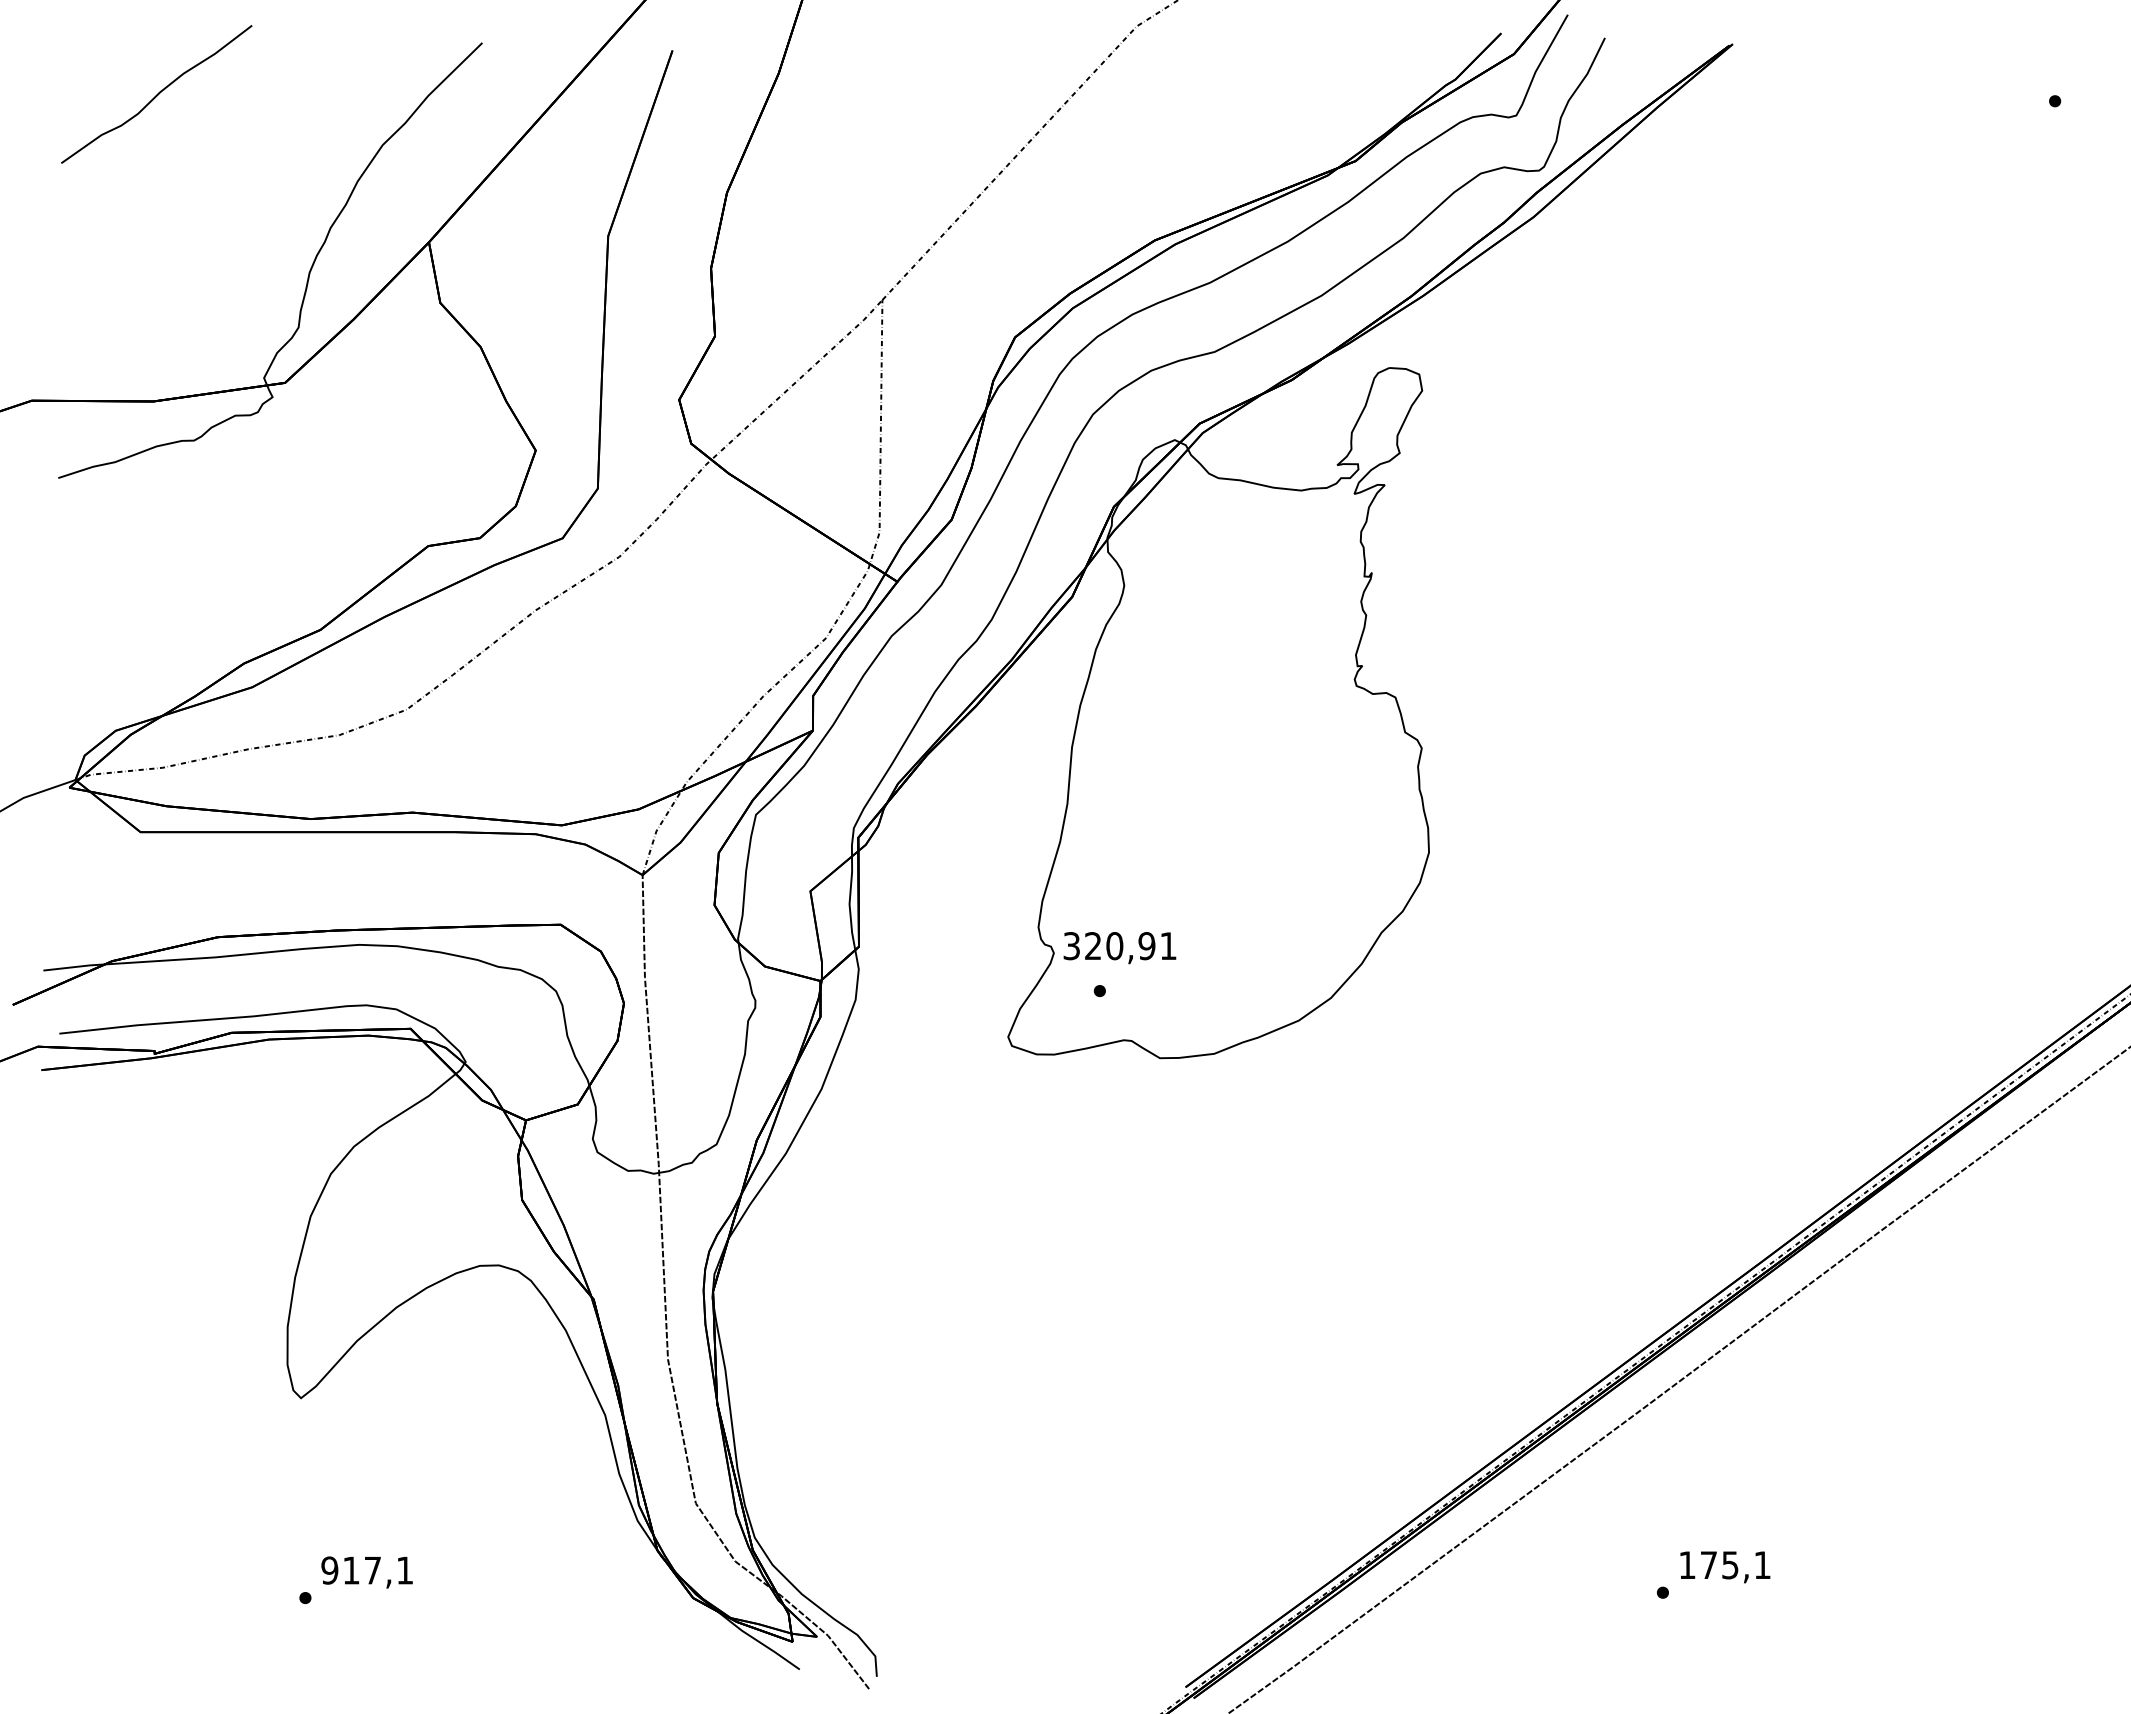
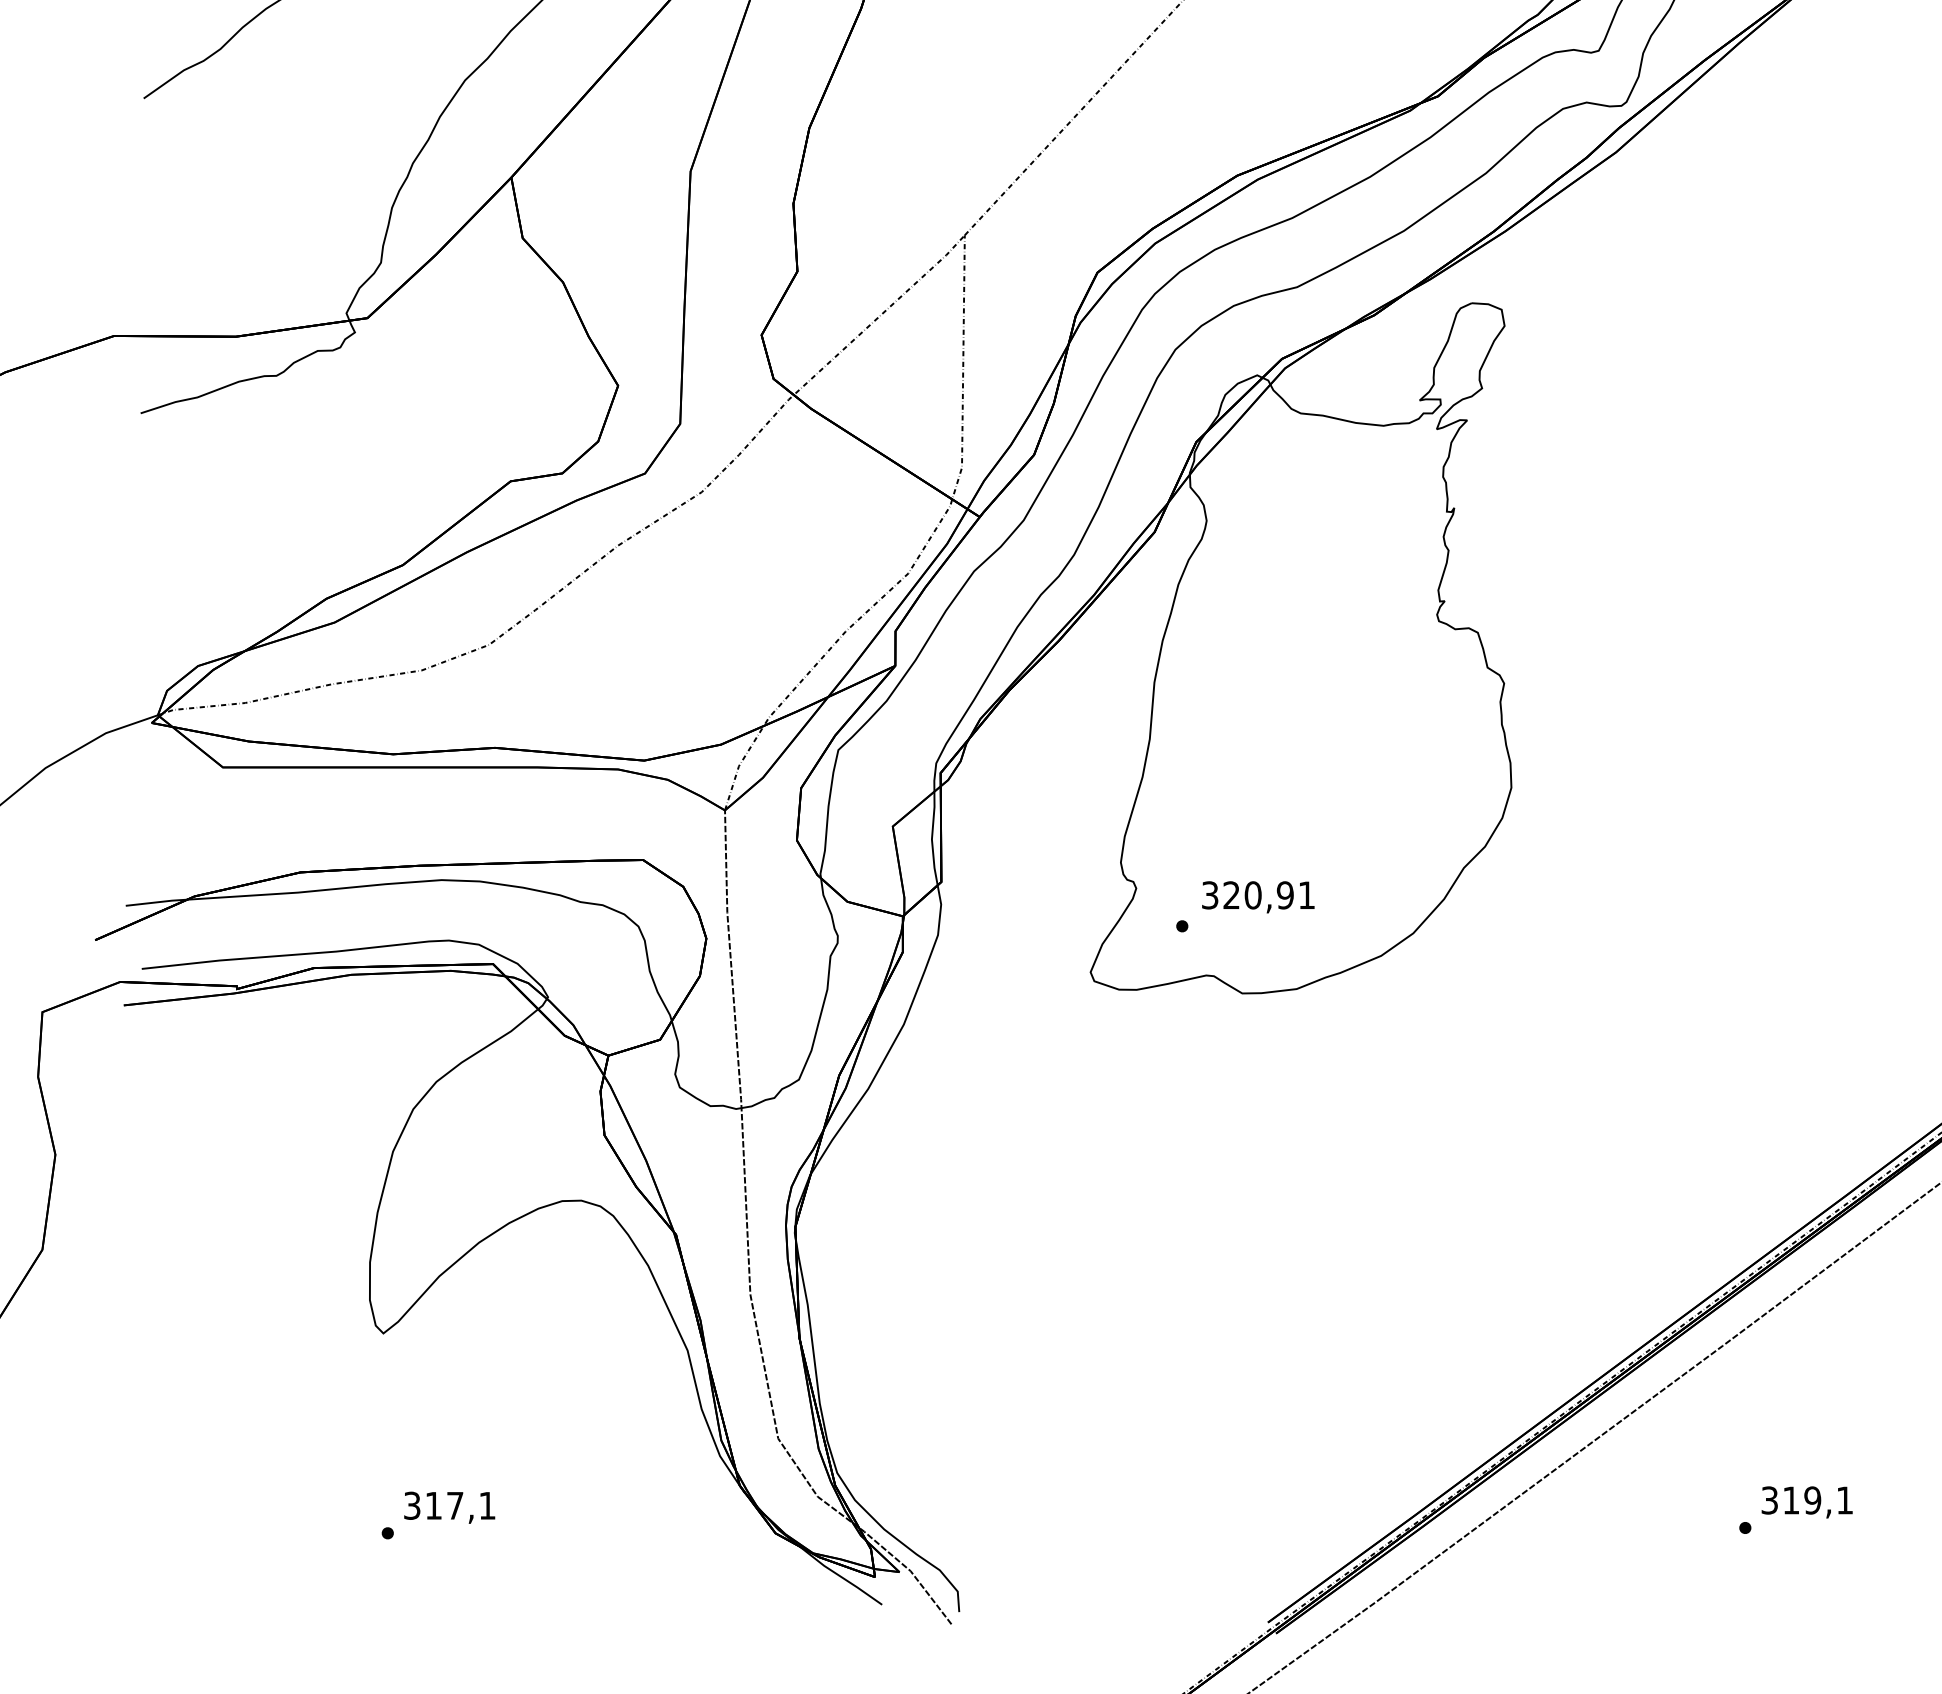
text: (1119, 948) -> (1257, 897), moved
text: (1708, 1565) -> (1790, 1500), 175,1 -> 319,1
text: (329, 1570) -> (411, 1505), 917,1 -> 317,1

